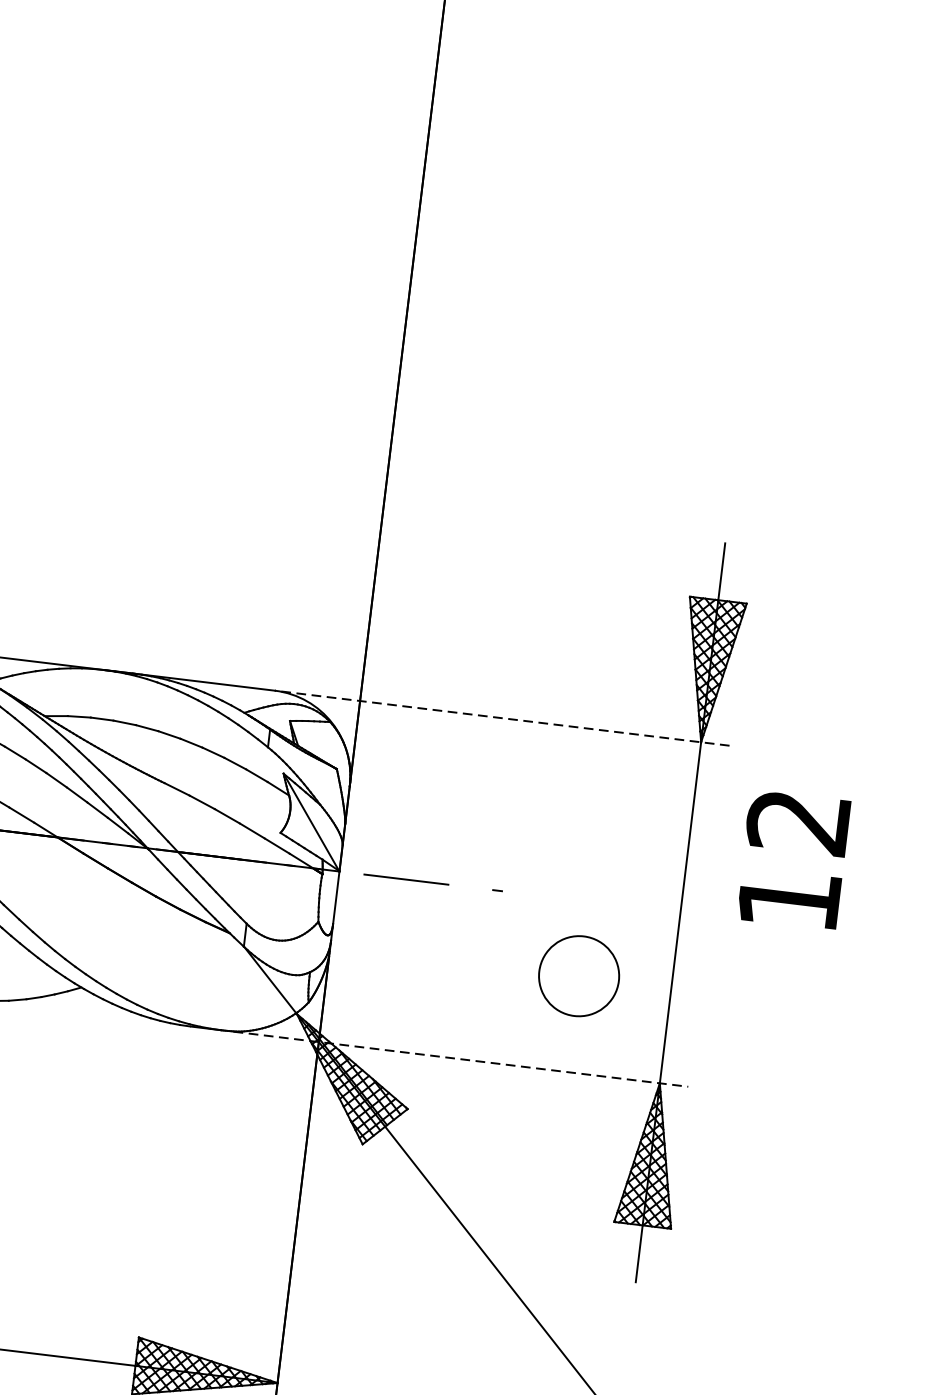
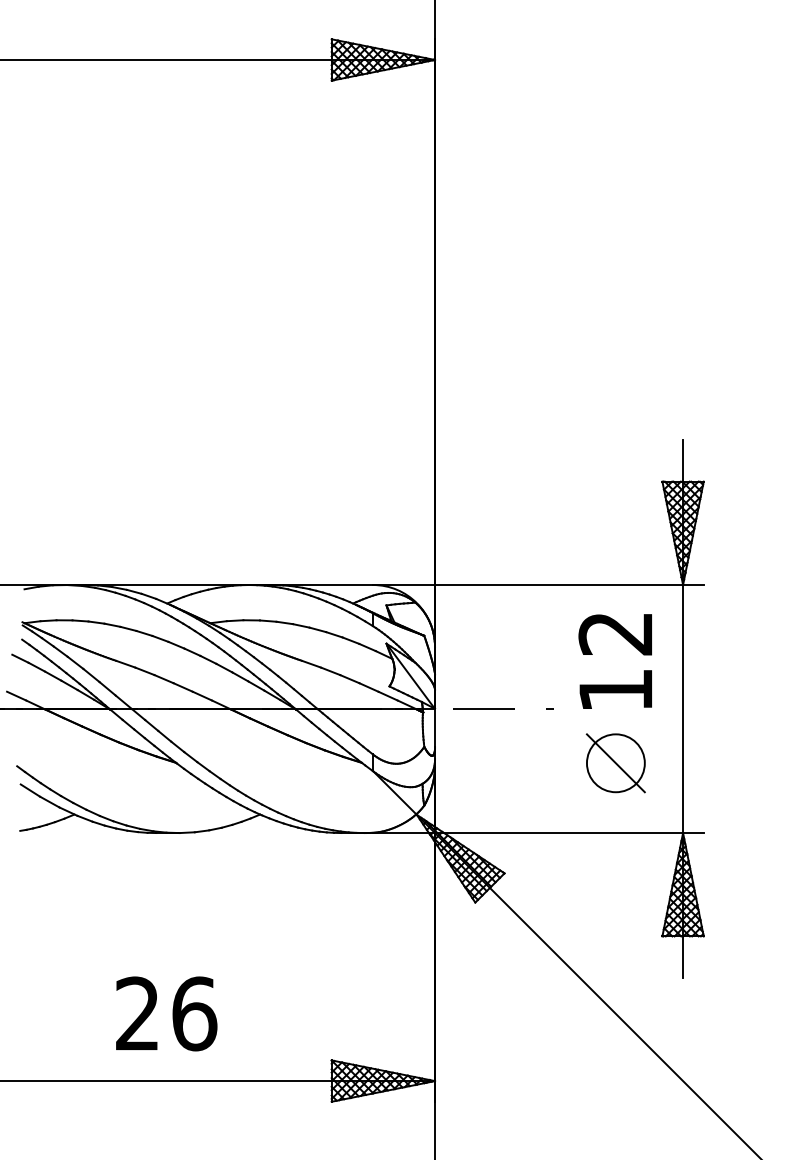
line: (500, 718) -> (537, 585), dashed -> solid
text: (792, 859) -> (614, 661), moved
line: (578, 976) -> (615, 763), added
line: (461, 1059) -> (538, 833), dashed -> solid

